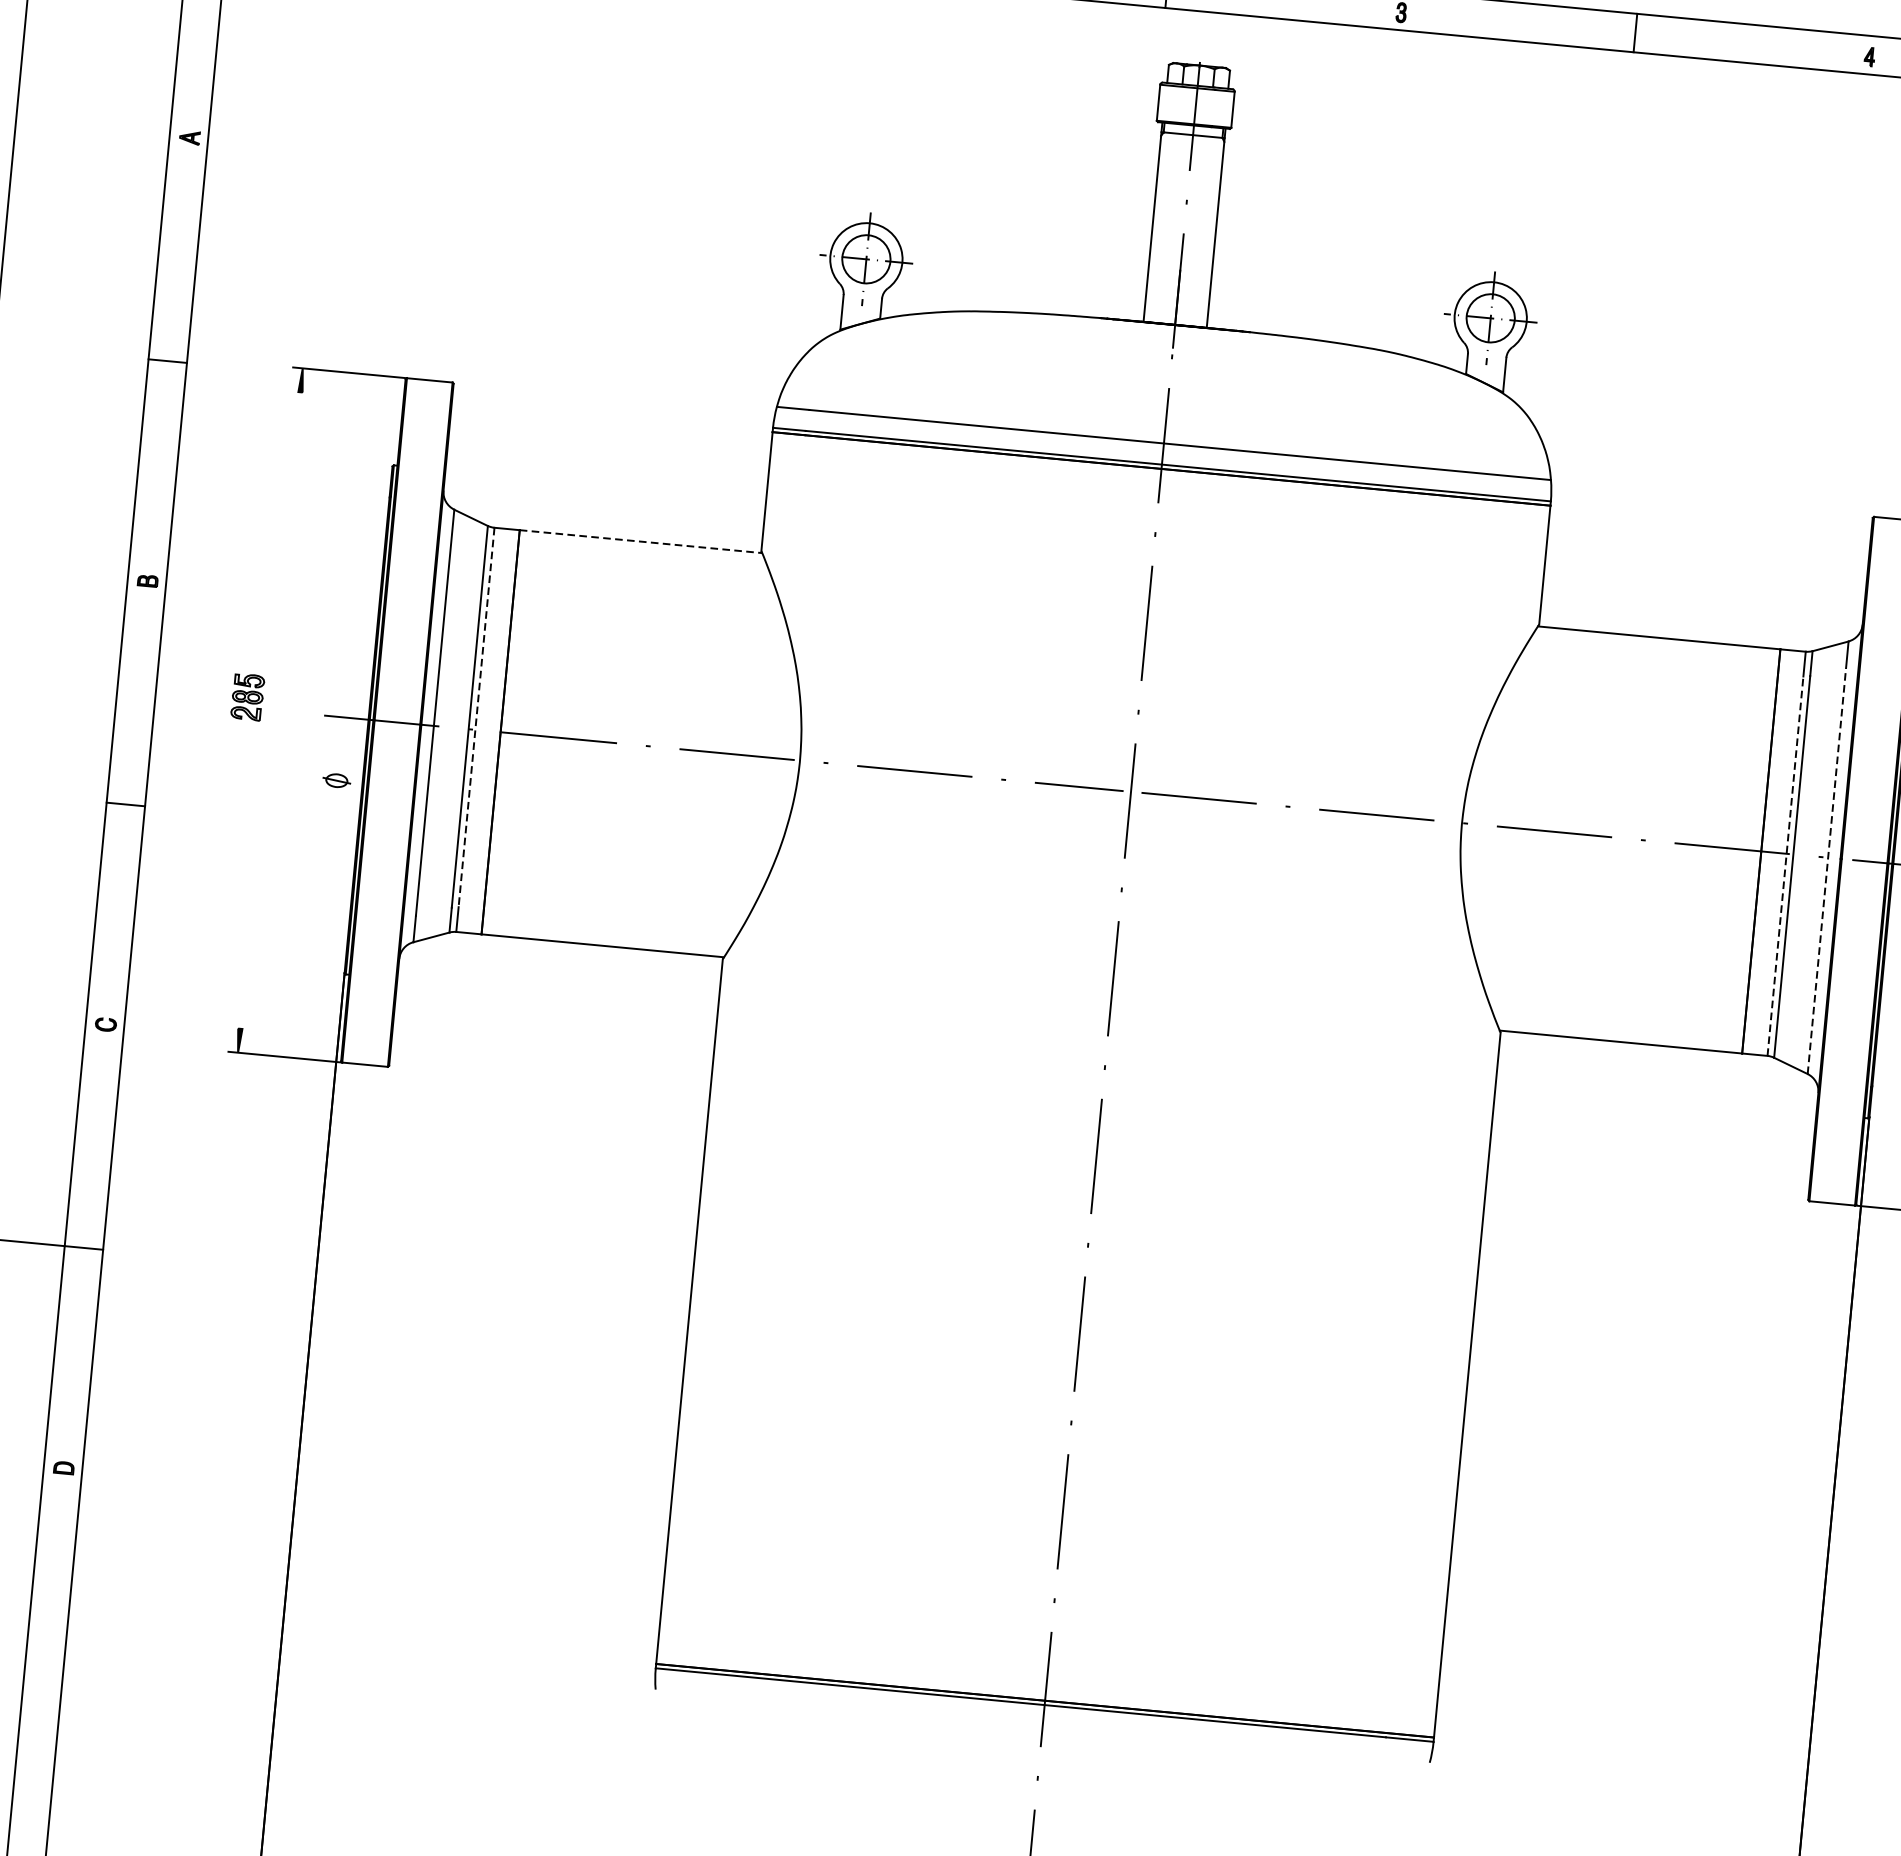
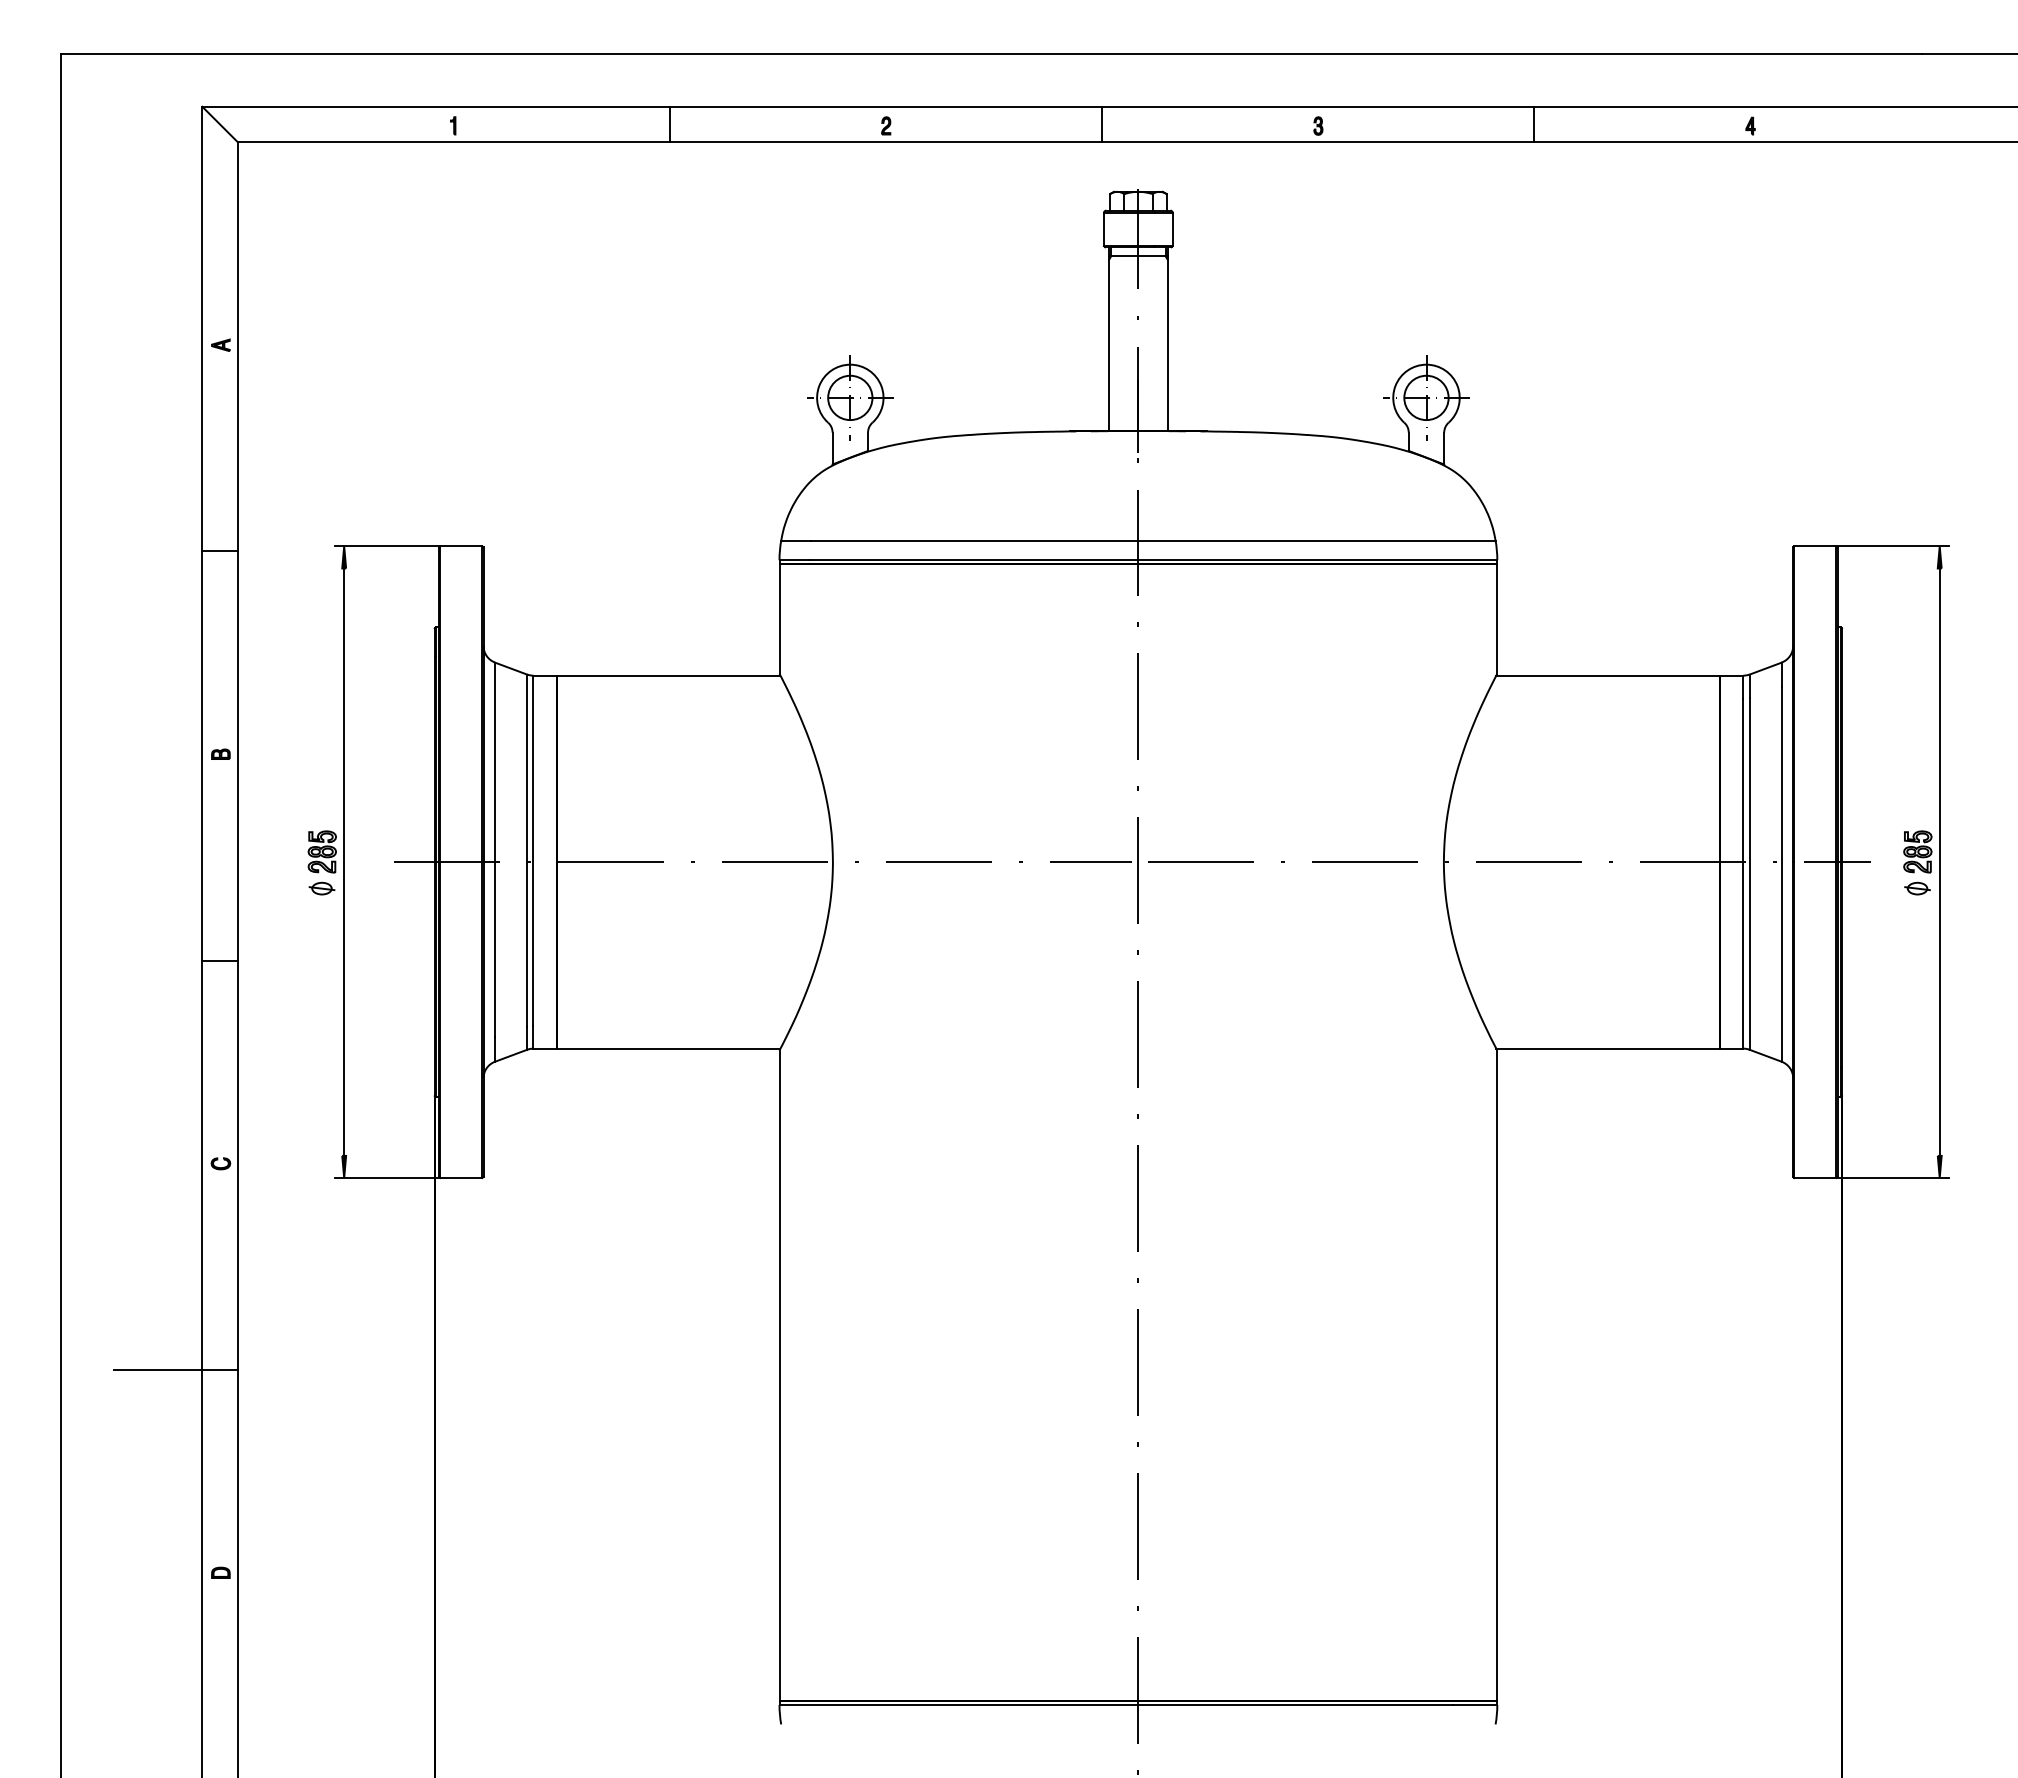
line: (640, 541) -> (668, 675), dashed -> solid
line: (270, 709) -> (344, 861), added
line: (476, 718) -> (533, 851), dashed -> solid
part: (336, 780) -> (321, 888), moved
line: (1785, 866) -> (1743, 873), dashed -> solid
line: (1826, 870) -> (1781, 873), dashed -> solid

